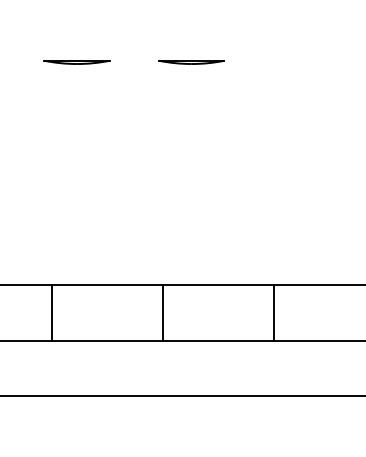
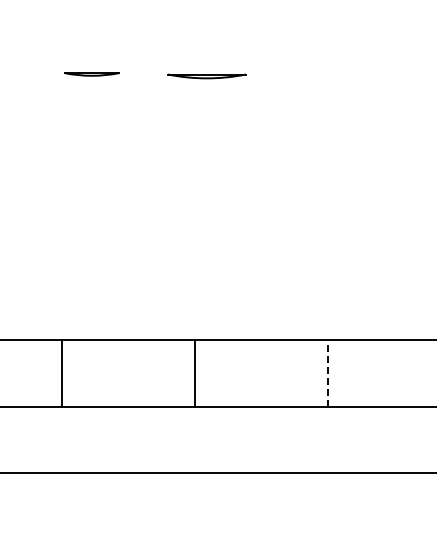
part: (76, 62) -> (91, 74), size x0.7
part: (191, 62) -> (206, 76), moved
line: (274, 312) -> (327, 373), solid -> dashed

